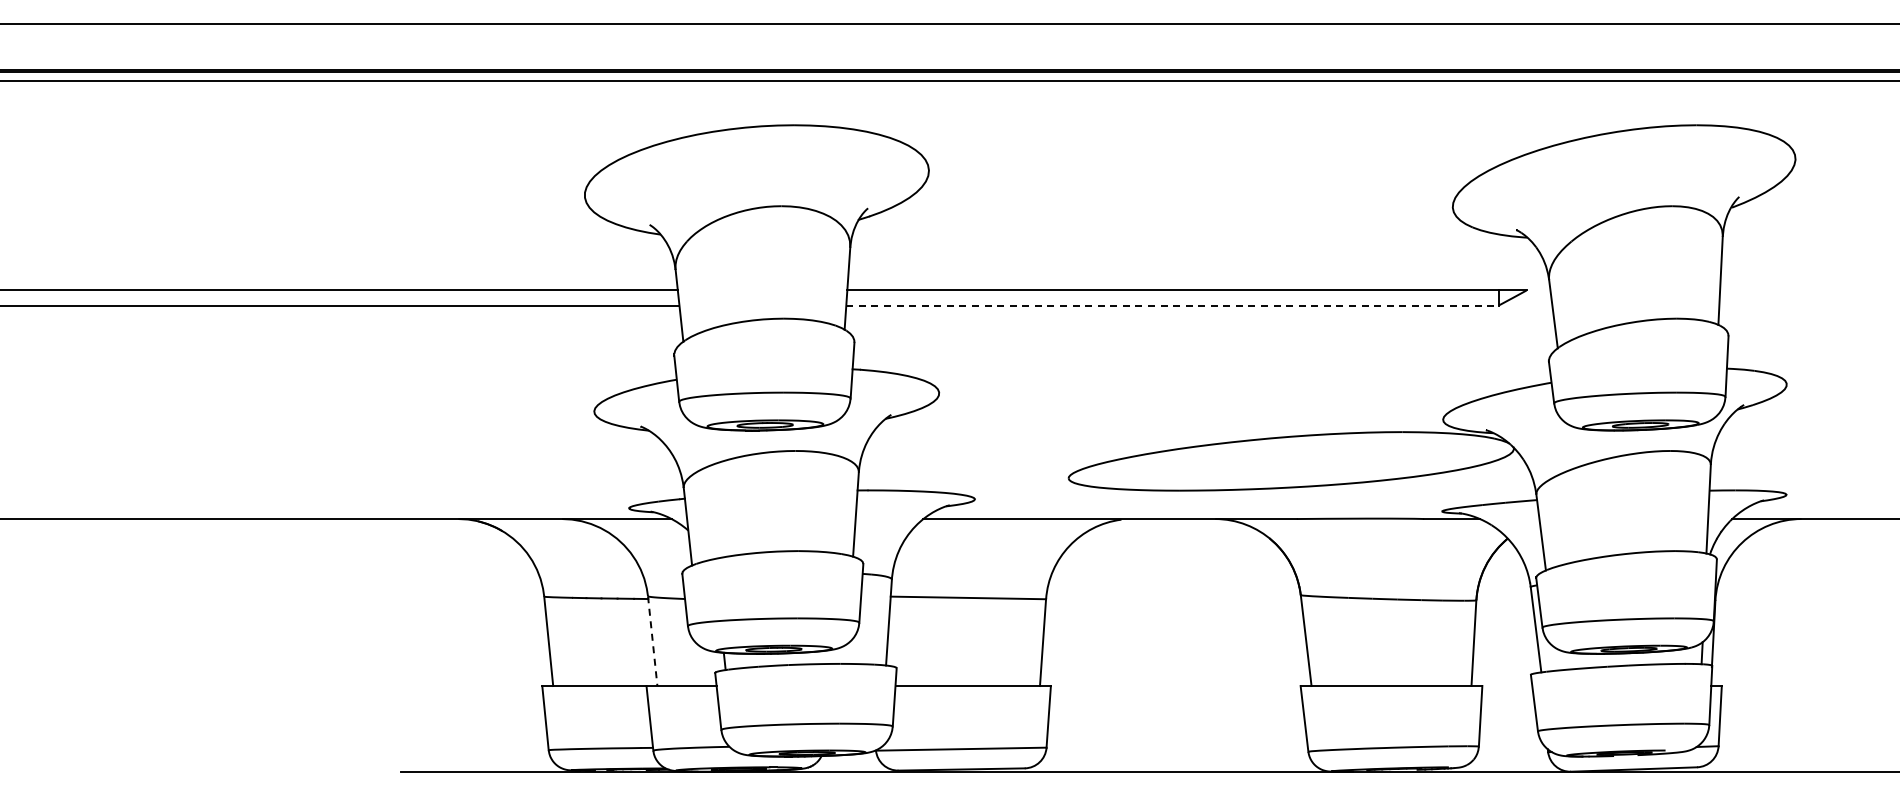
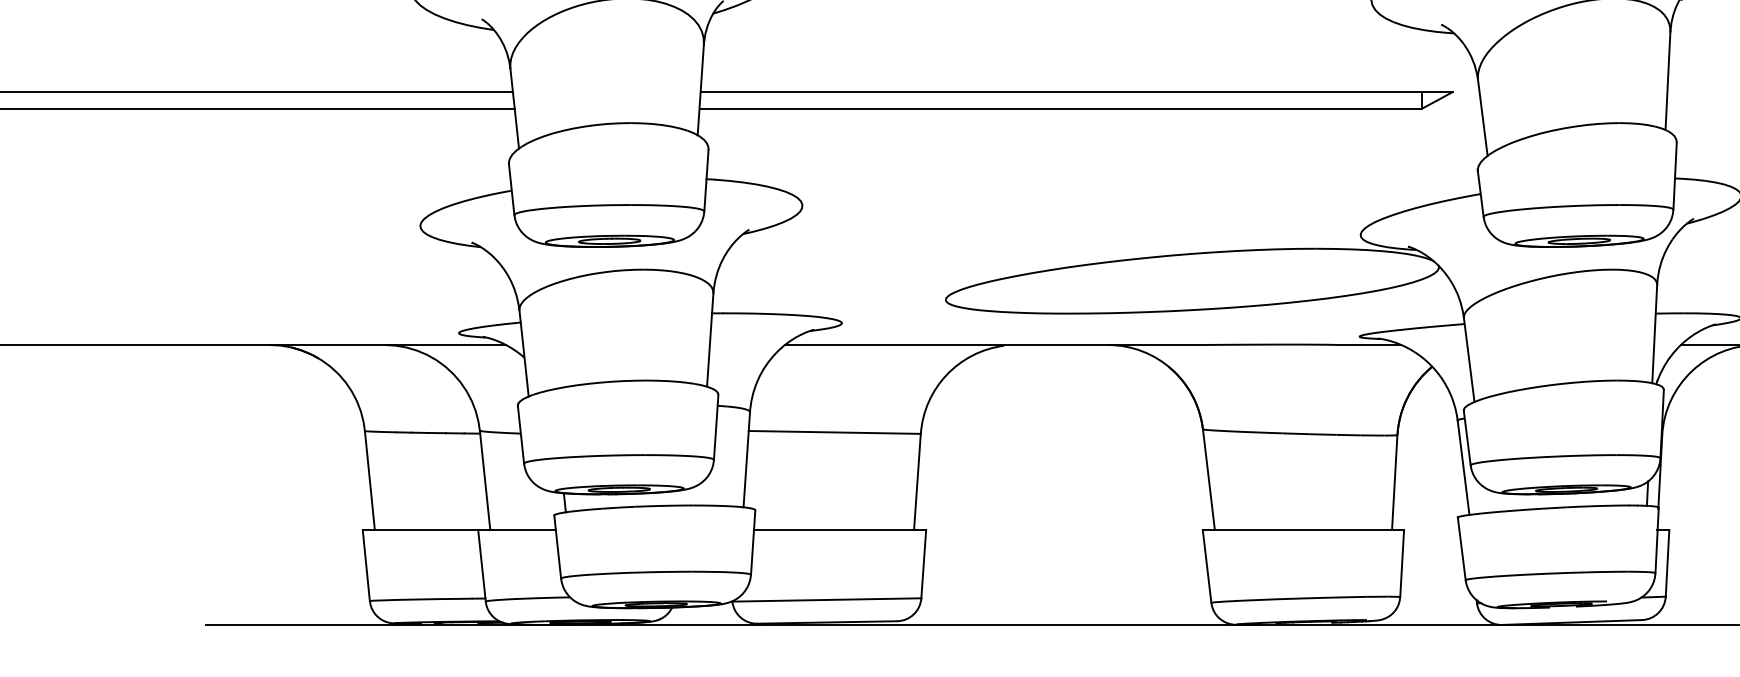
line: (1173, 305) -> (1061, 108), dashed -> solid
line: (652, 641) -> (484, 480), dashed -> solid

